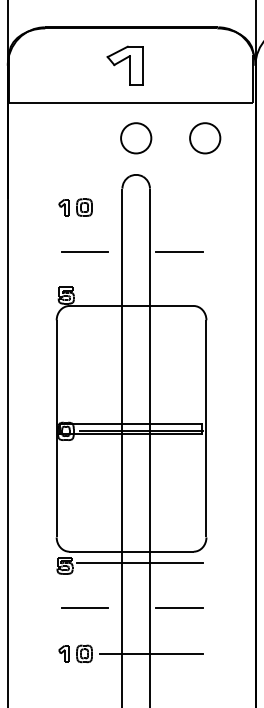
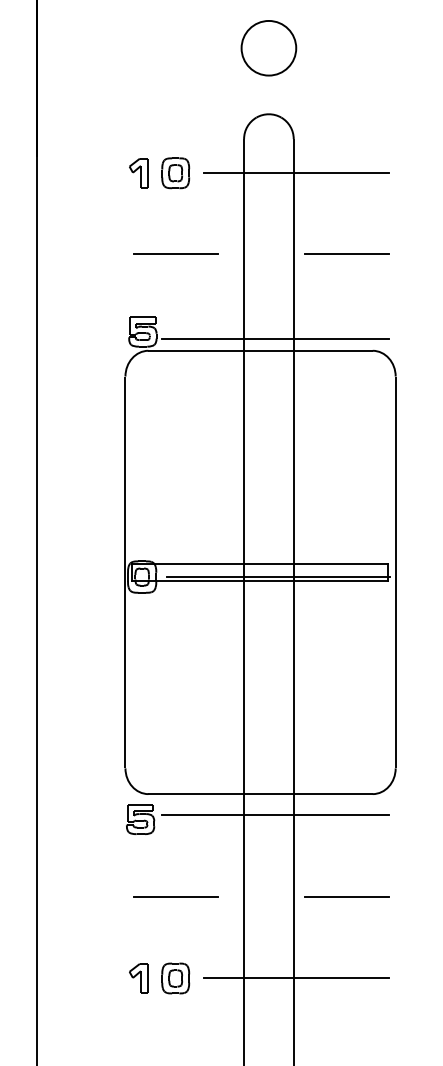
part: (205, 138) -> (393, 48), removed
line: (150, 207) -> (294, 173), added
line: (139, 299) -> (274, 339), added

